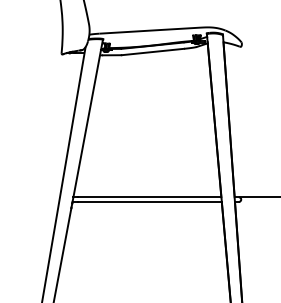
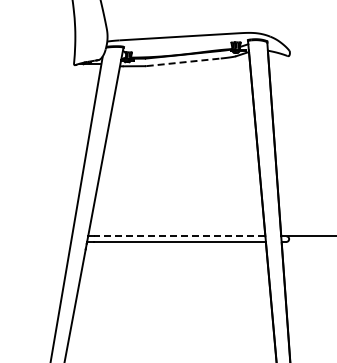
line: (153, 52) -> (184, 62), solid -> dashed
line: (149, 197) -> (179, 236), solid -> dashed

